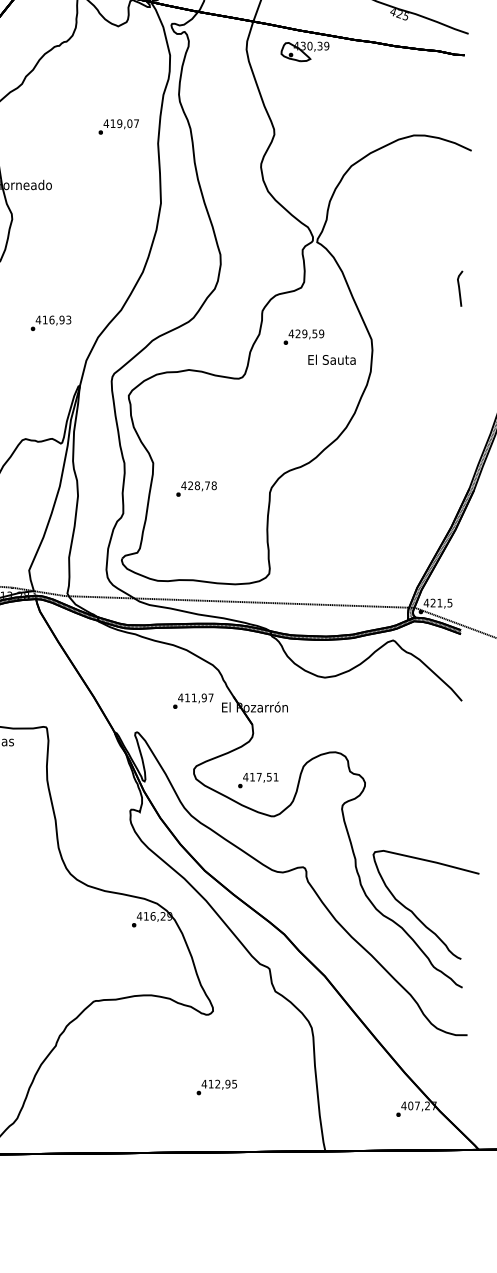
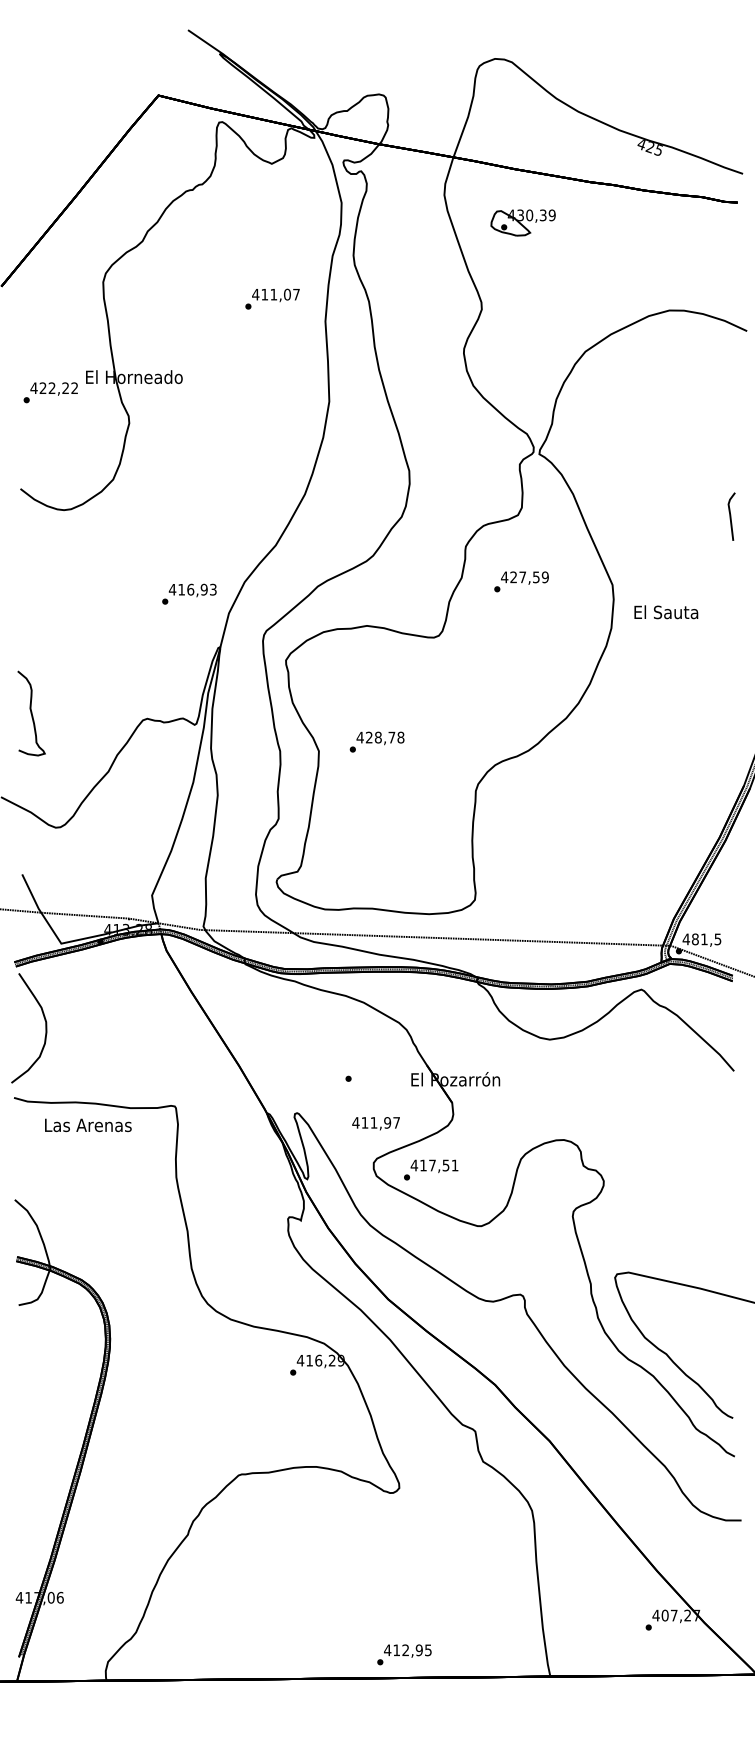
part: (304, 51) -> (522, 222), moved
text: (119, 123) -> (273, 294), 419,07 -> 411,07
text: (51, 322) -> (189, 593), moved
text: (304, 333) -> (522, 577), 429,59 -> 427,59
text: (332, 360) -> (666, 612), moved
text: (196, 488) -> (376, 741), moved
text: (433, 603) -> (695, 939), 421,5 -> 481,5
text: (195, 698) -> (375, 1123), moved
text: (258, 780) -> (431, 1169), moved
text: (216, 1087) -> (404, 1654), moved

